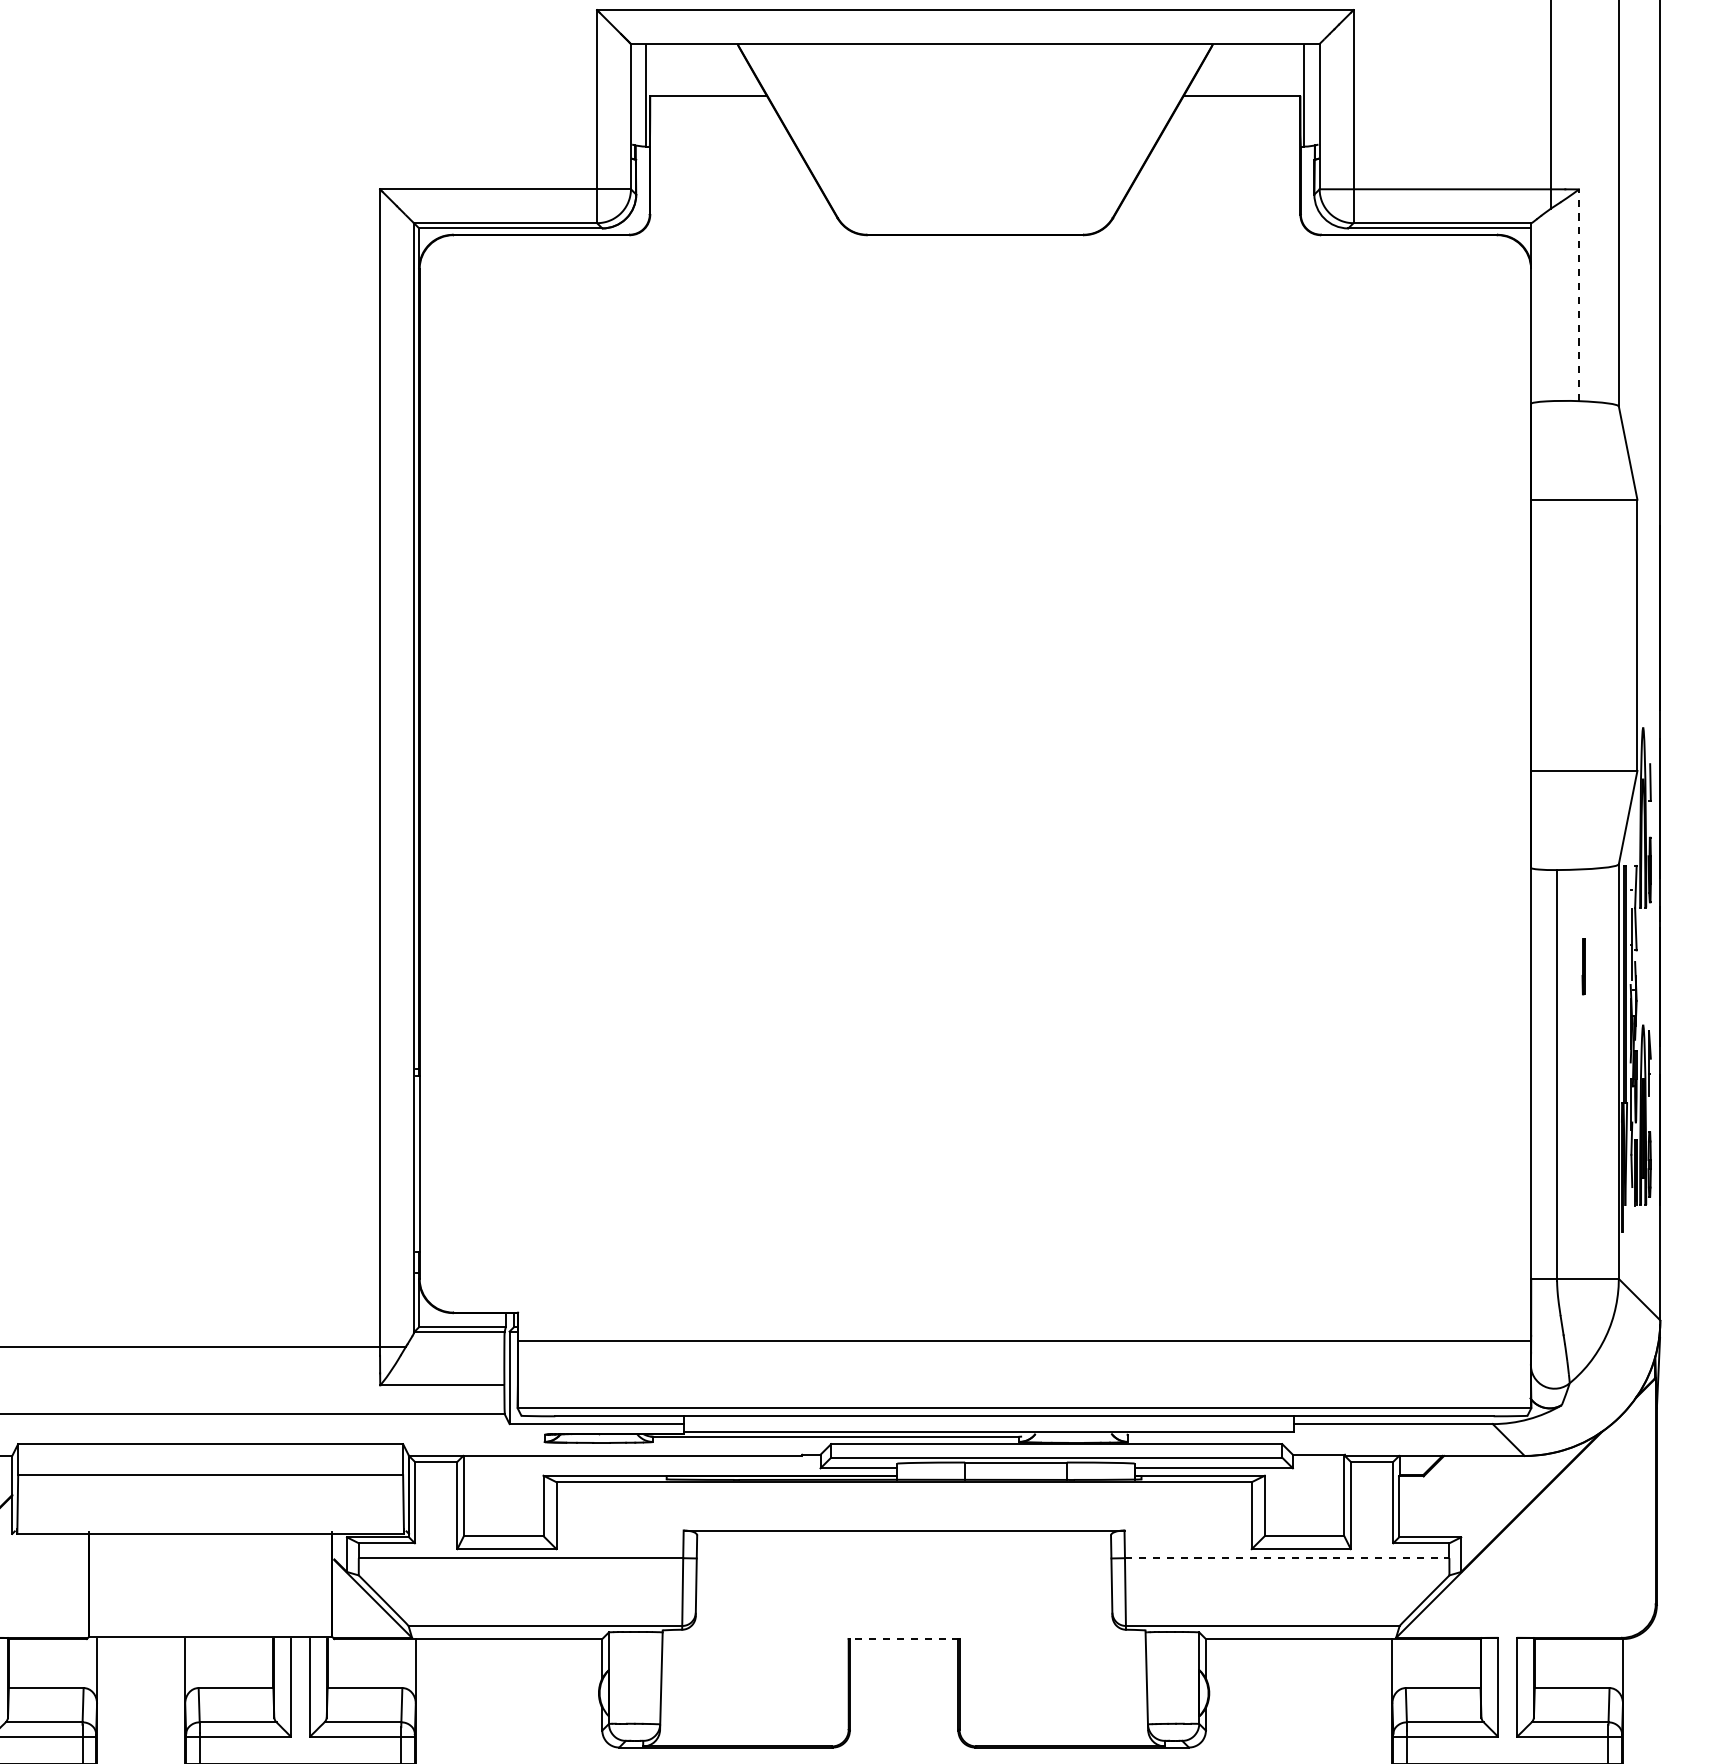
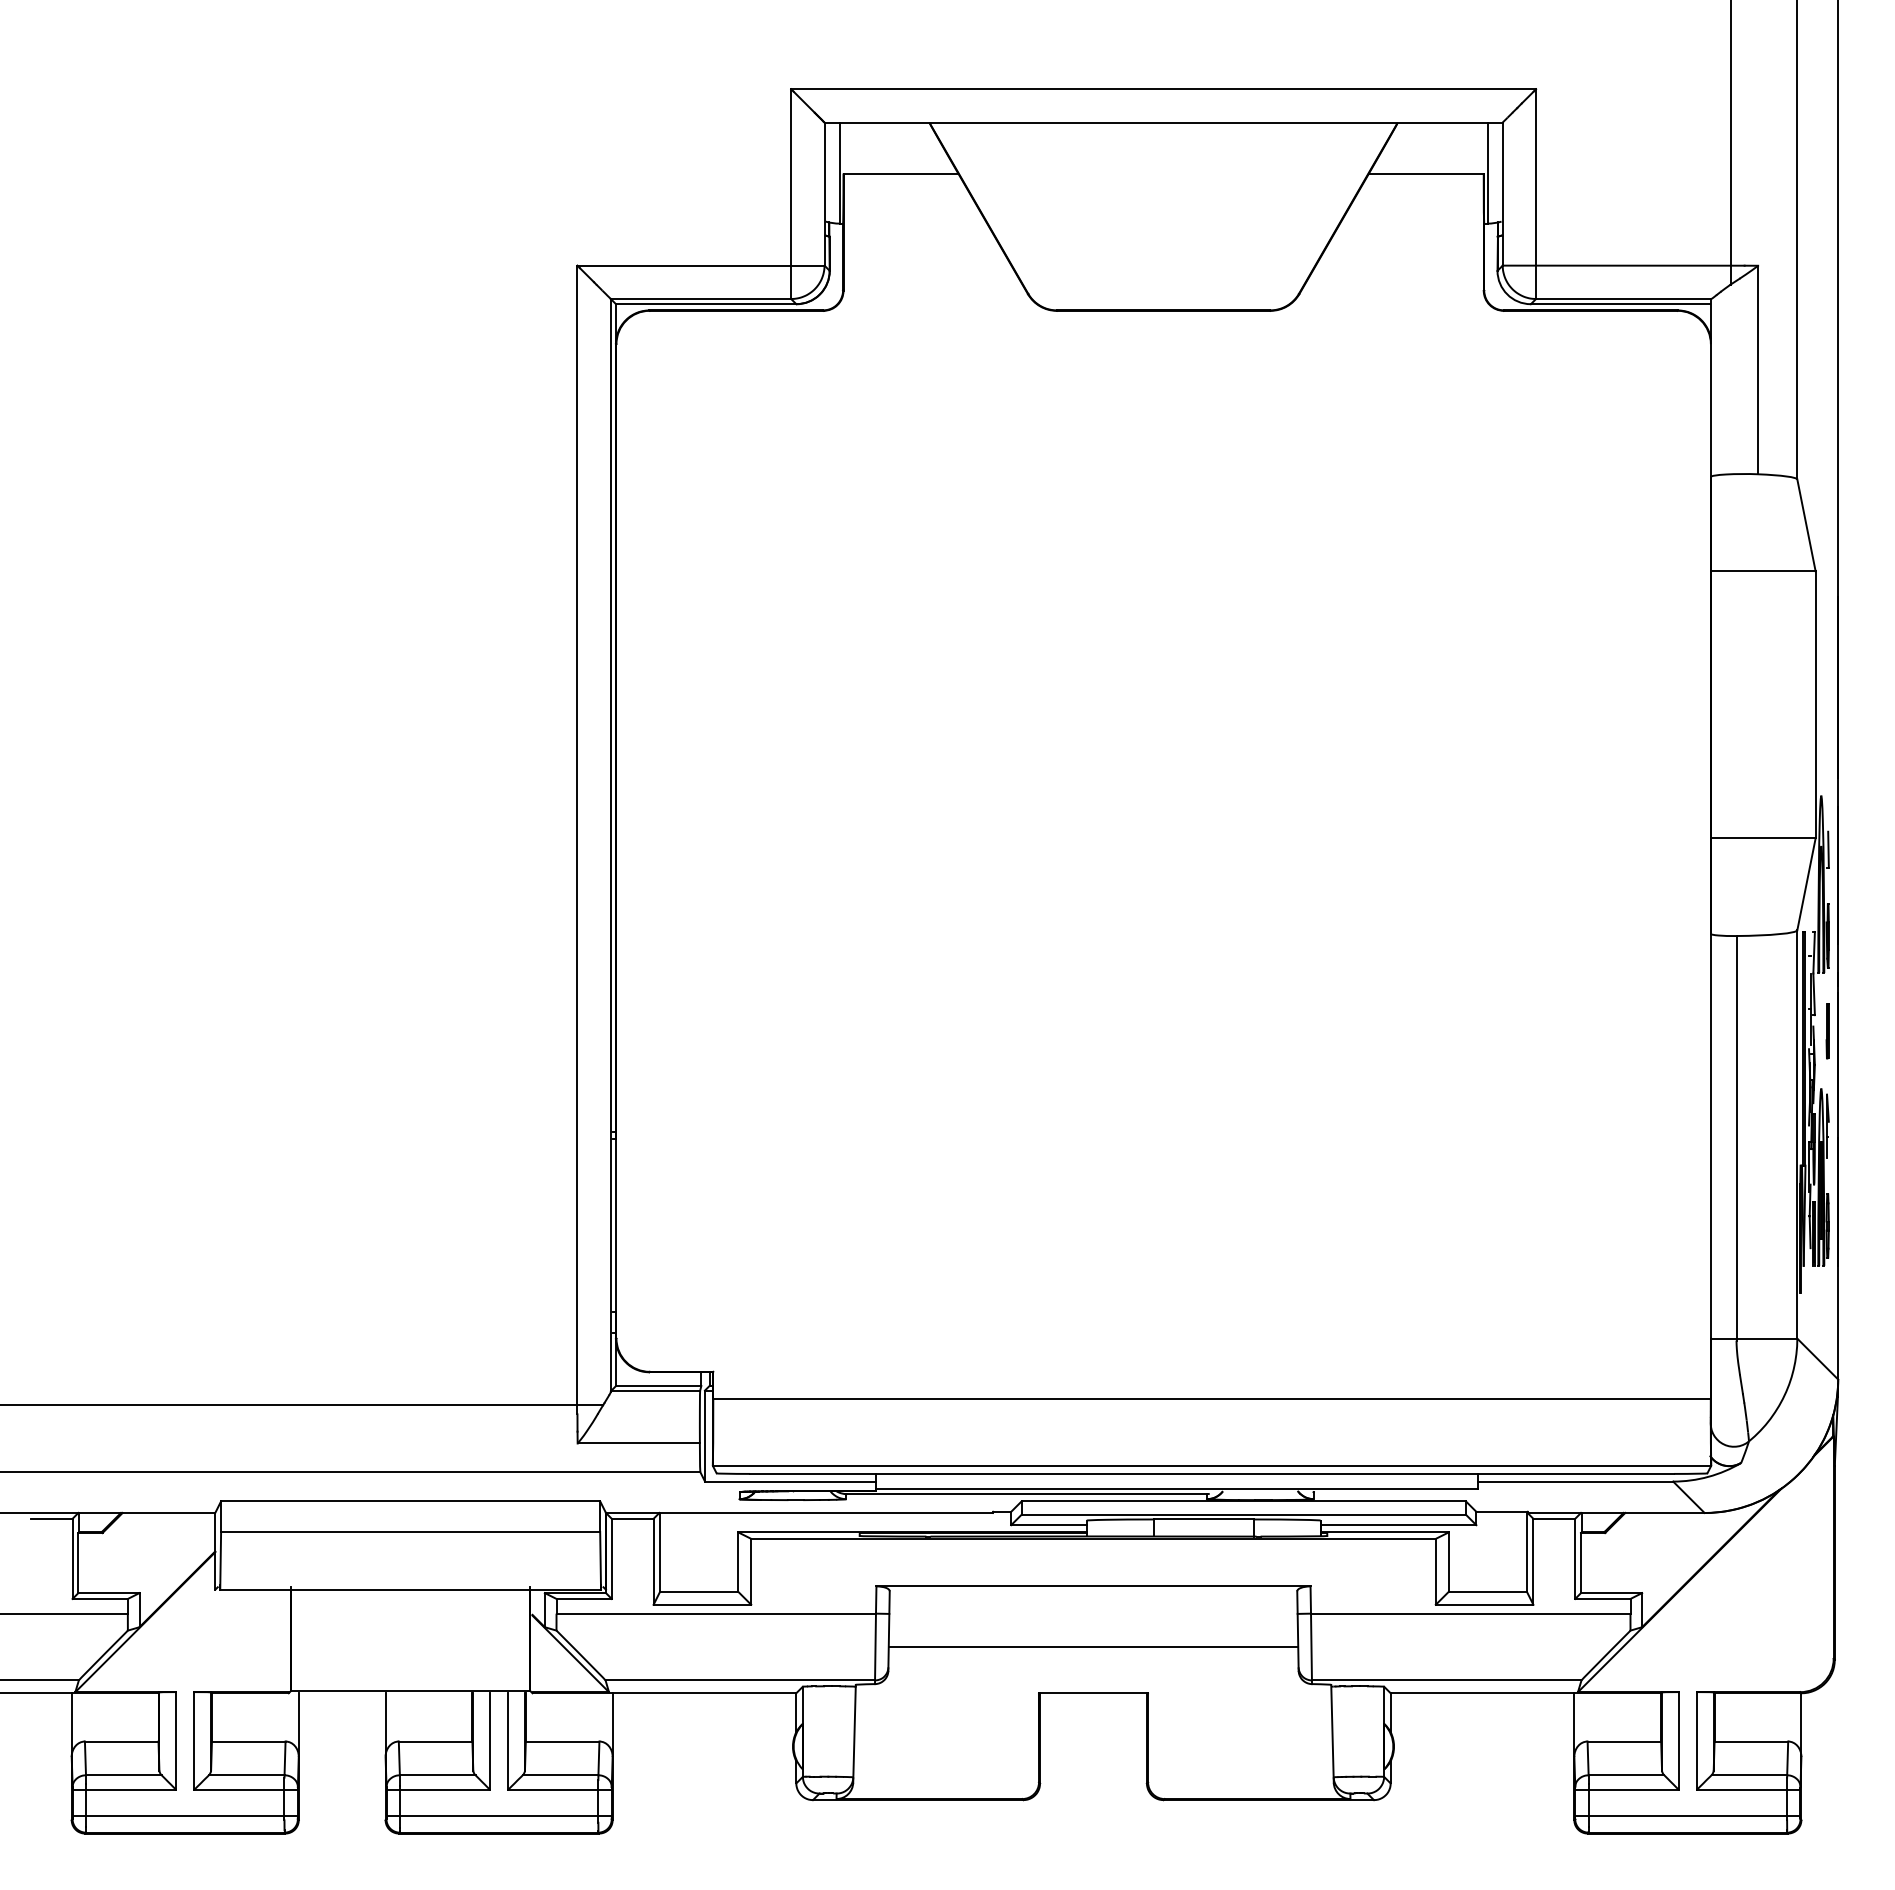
line: (1579, 294) -> (1758, 369), dashed -> solid
line: (1583, 967) -> (1827, 1031), moved
line: (1286, 1558) -> (1470, 1613), dashed -> solid
line: (904, 1591) -> (1093, 1646), added
line: (904, 1639) -> (1093, 1693), dashed -> solid

